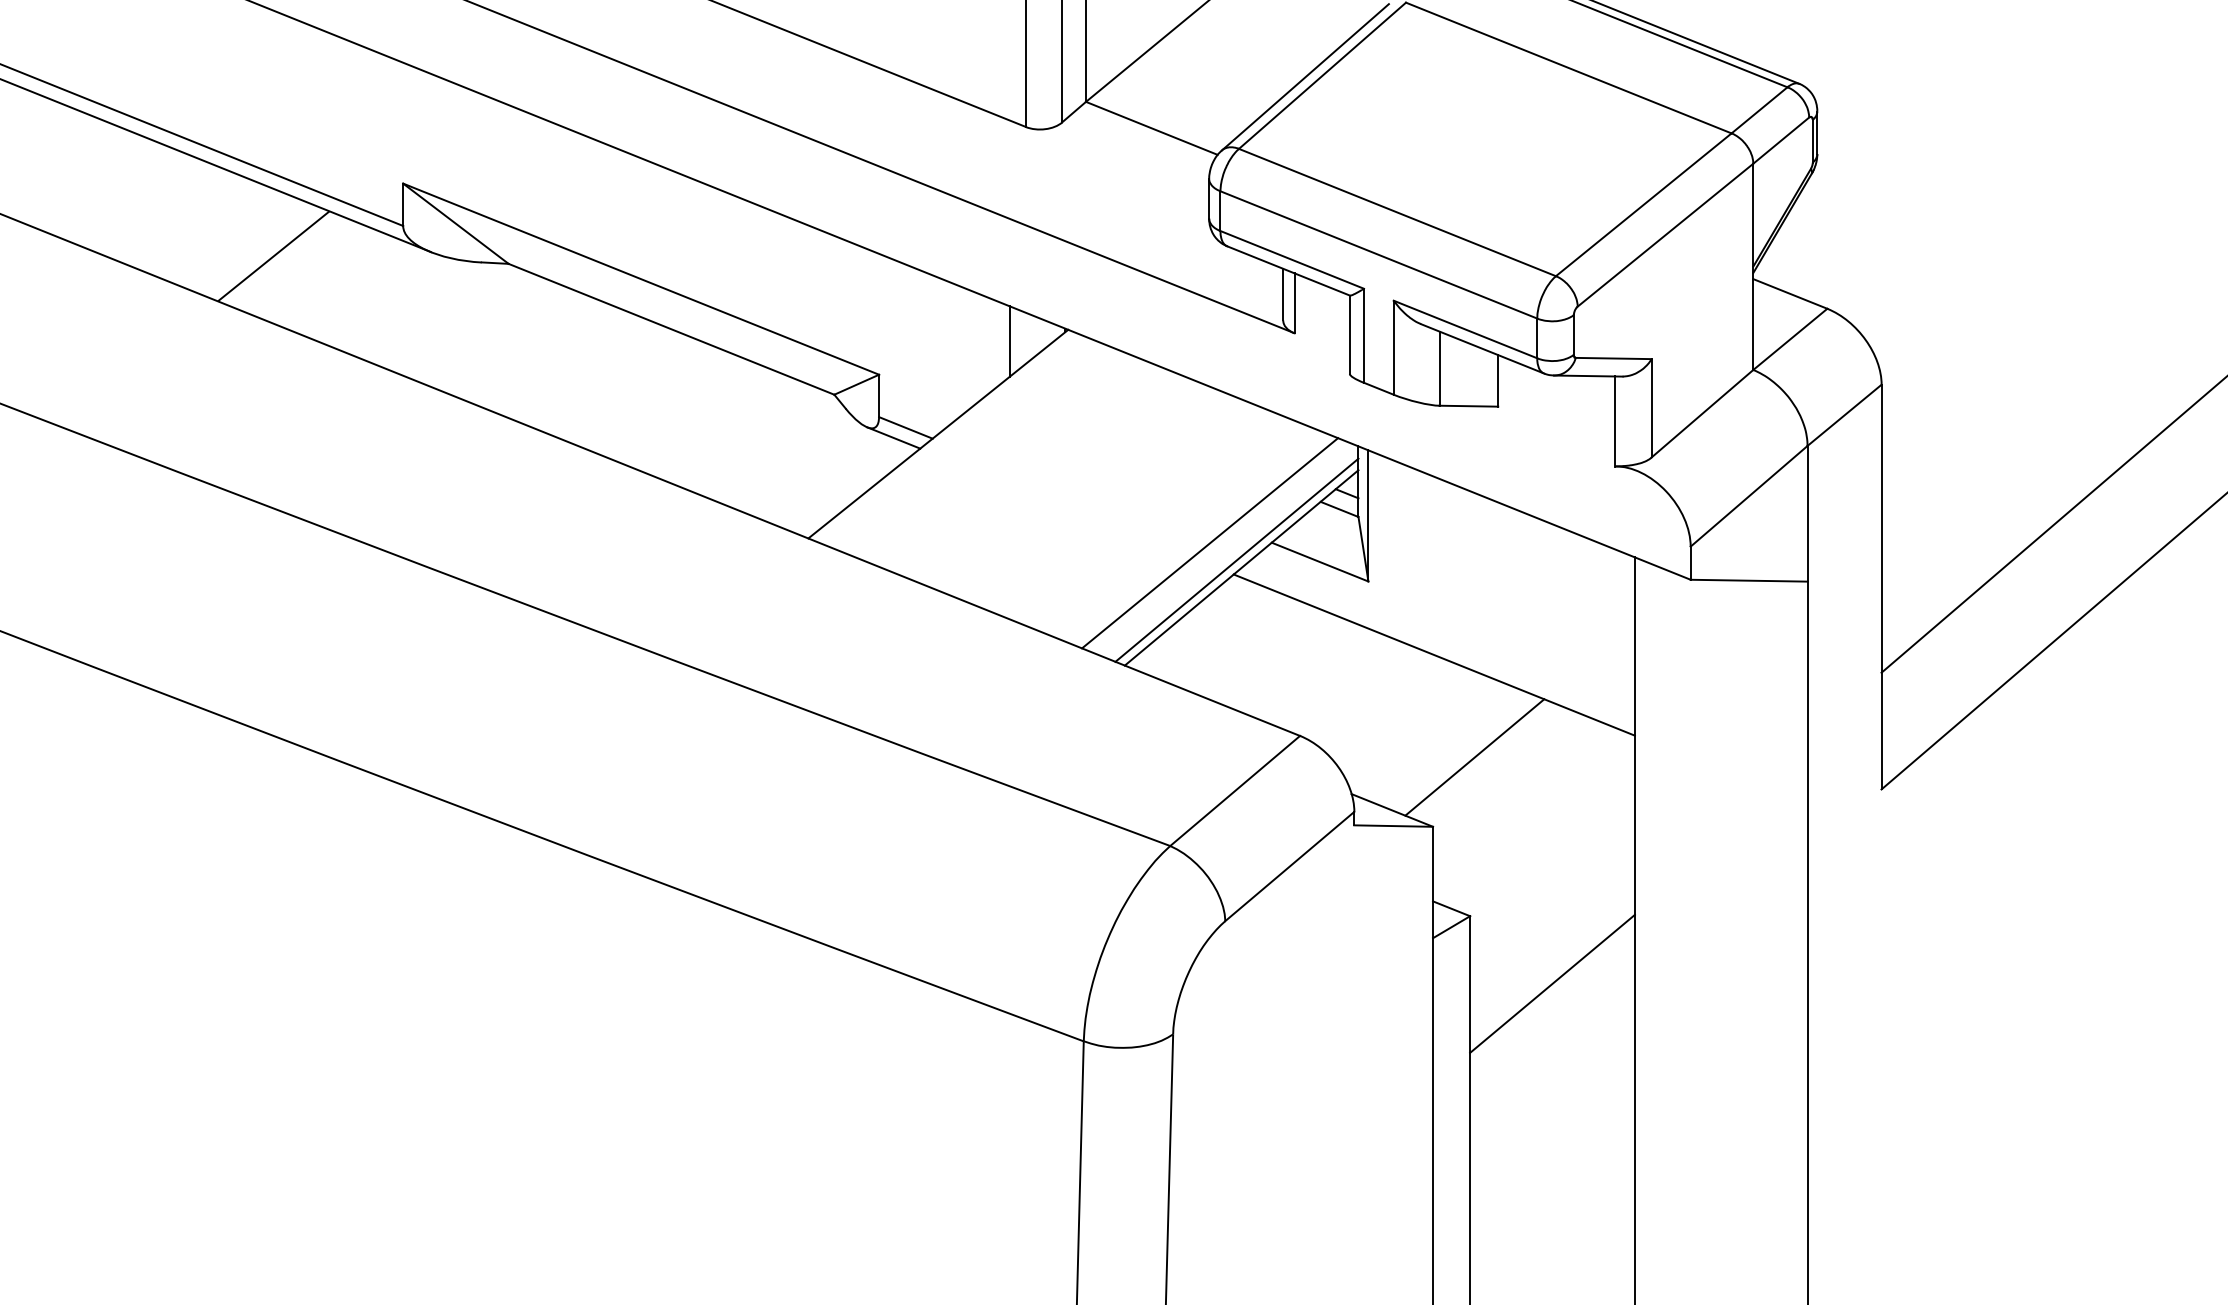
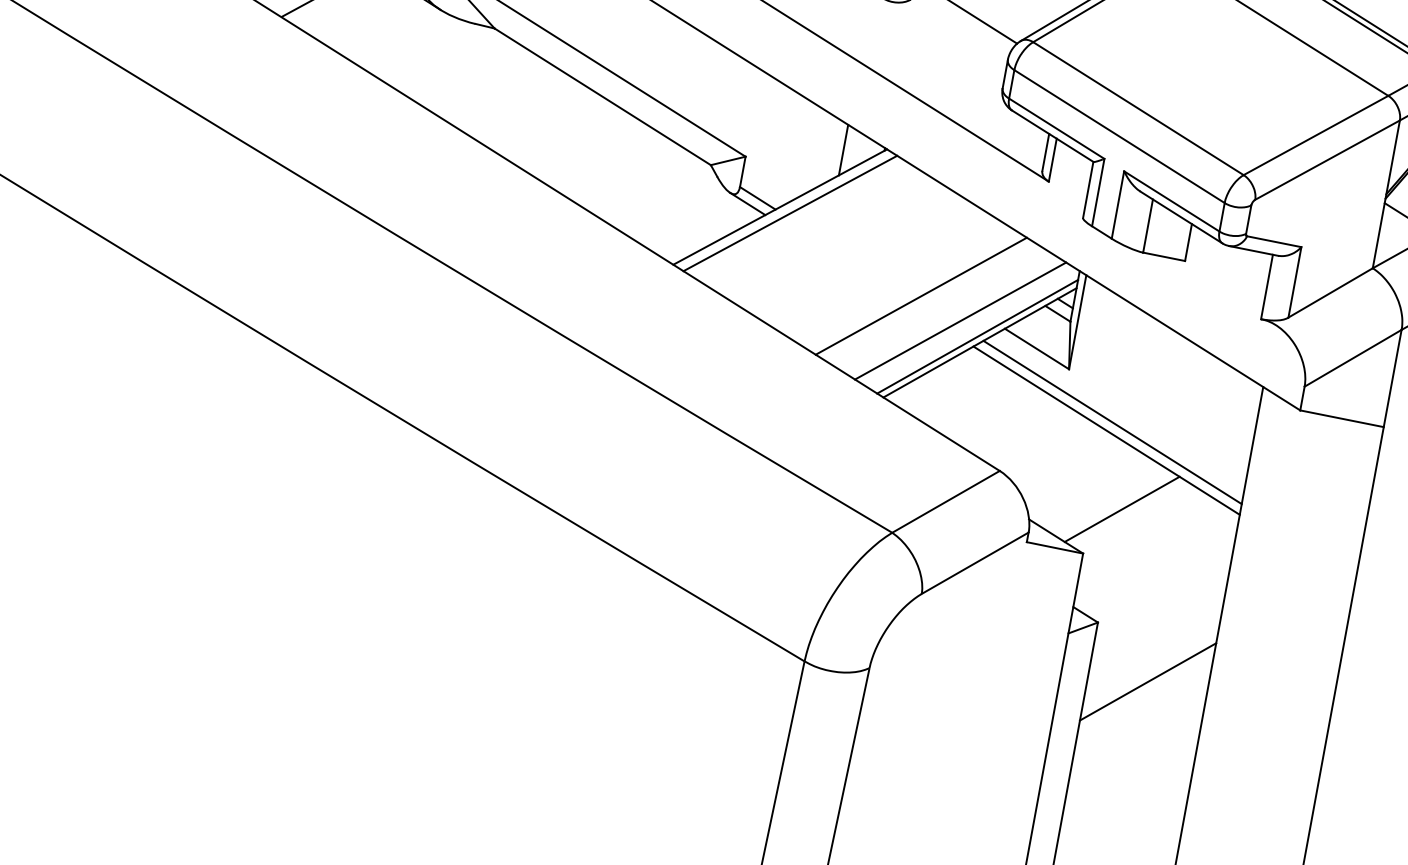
line: (953, 439) -> (790, 212), added
line: (1150, 519) -> (921, 296), added
line: (1439, 642) -> (1112, 422), added

